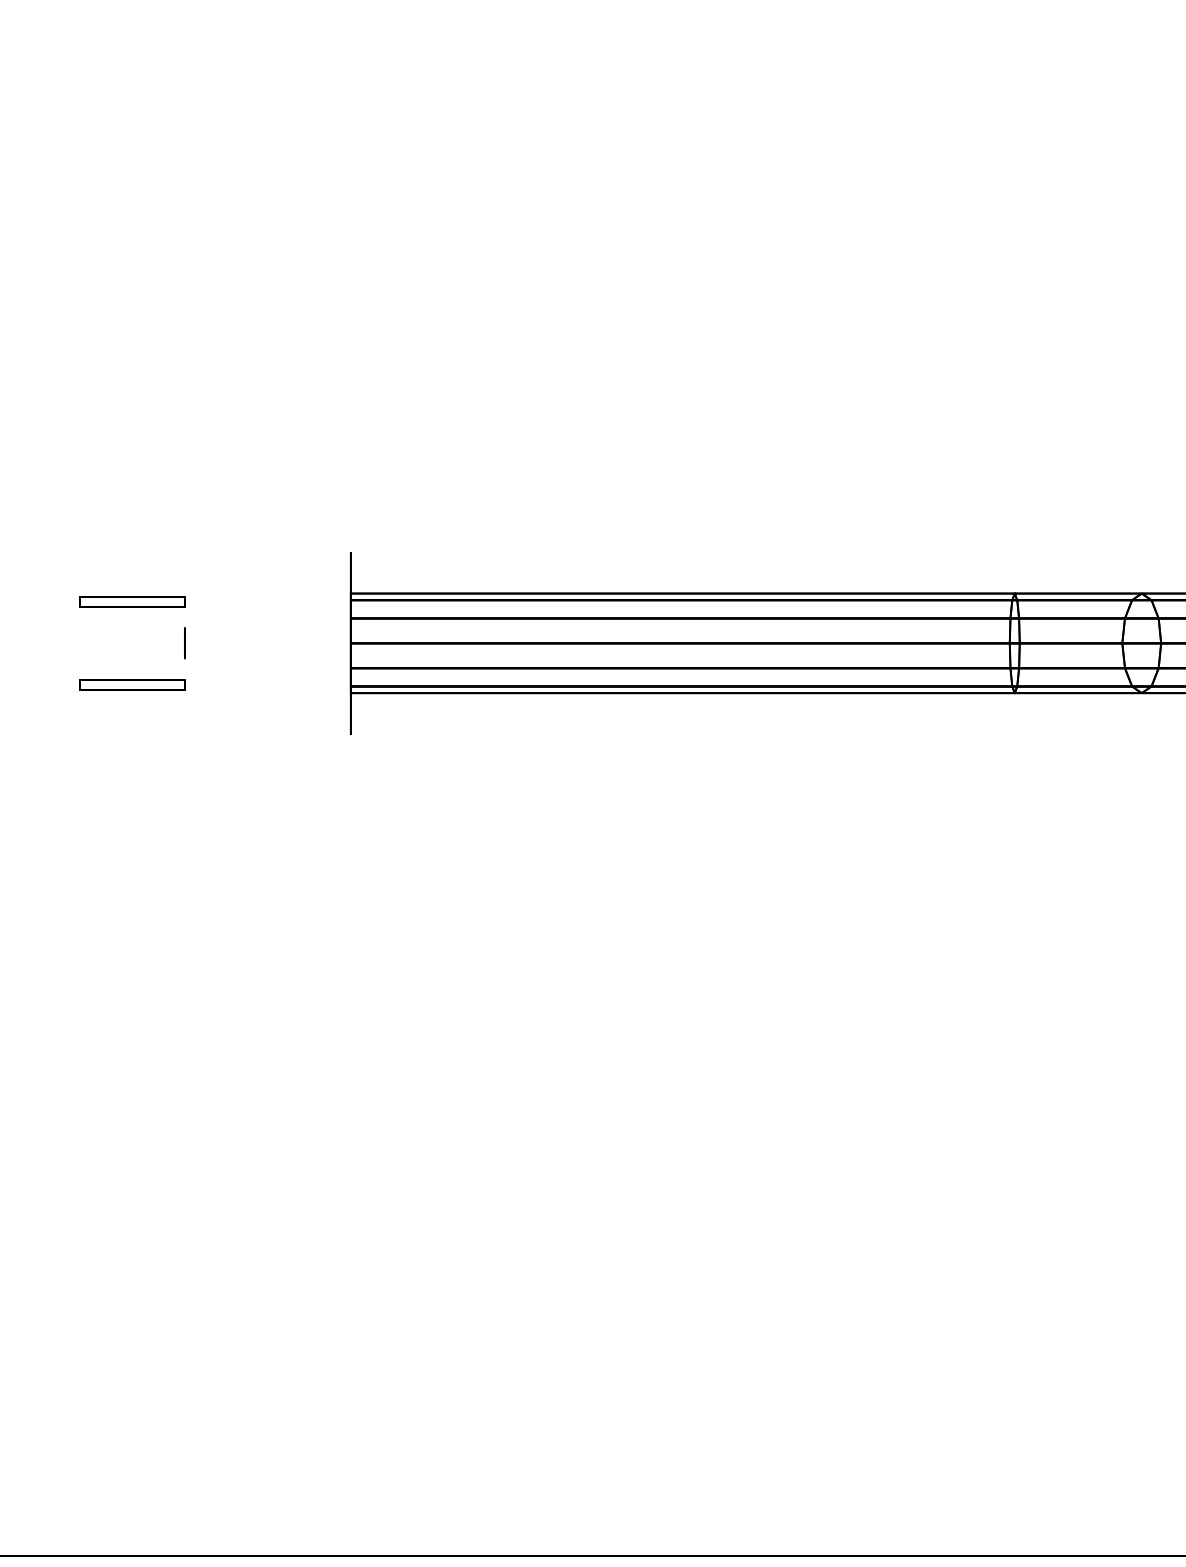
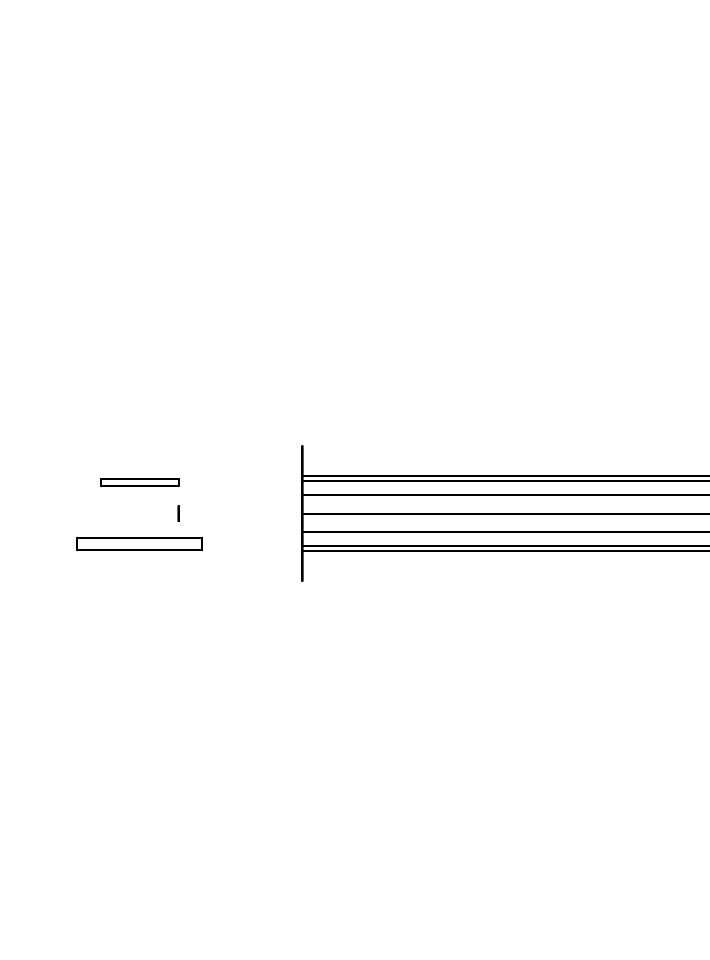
circle: (184, 643) -> (178, 513), size x0.7
part: (132, 684) -> (139, 544), size x1.6

